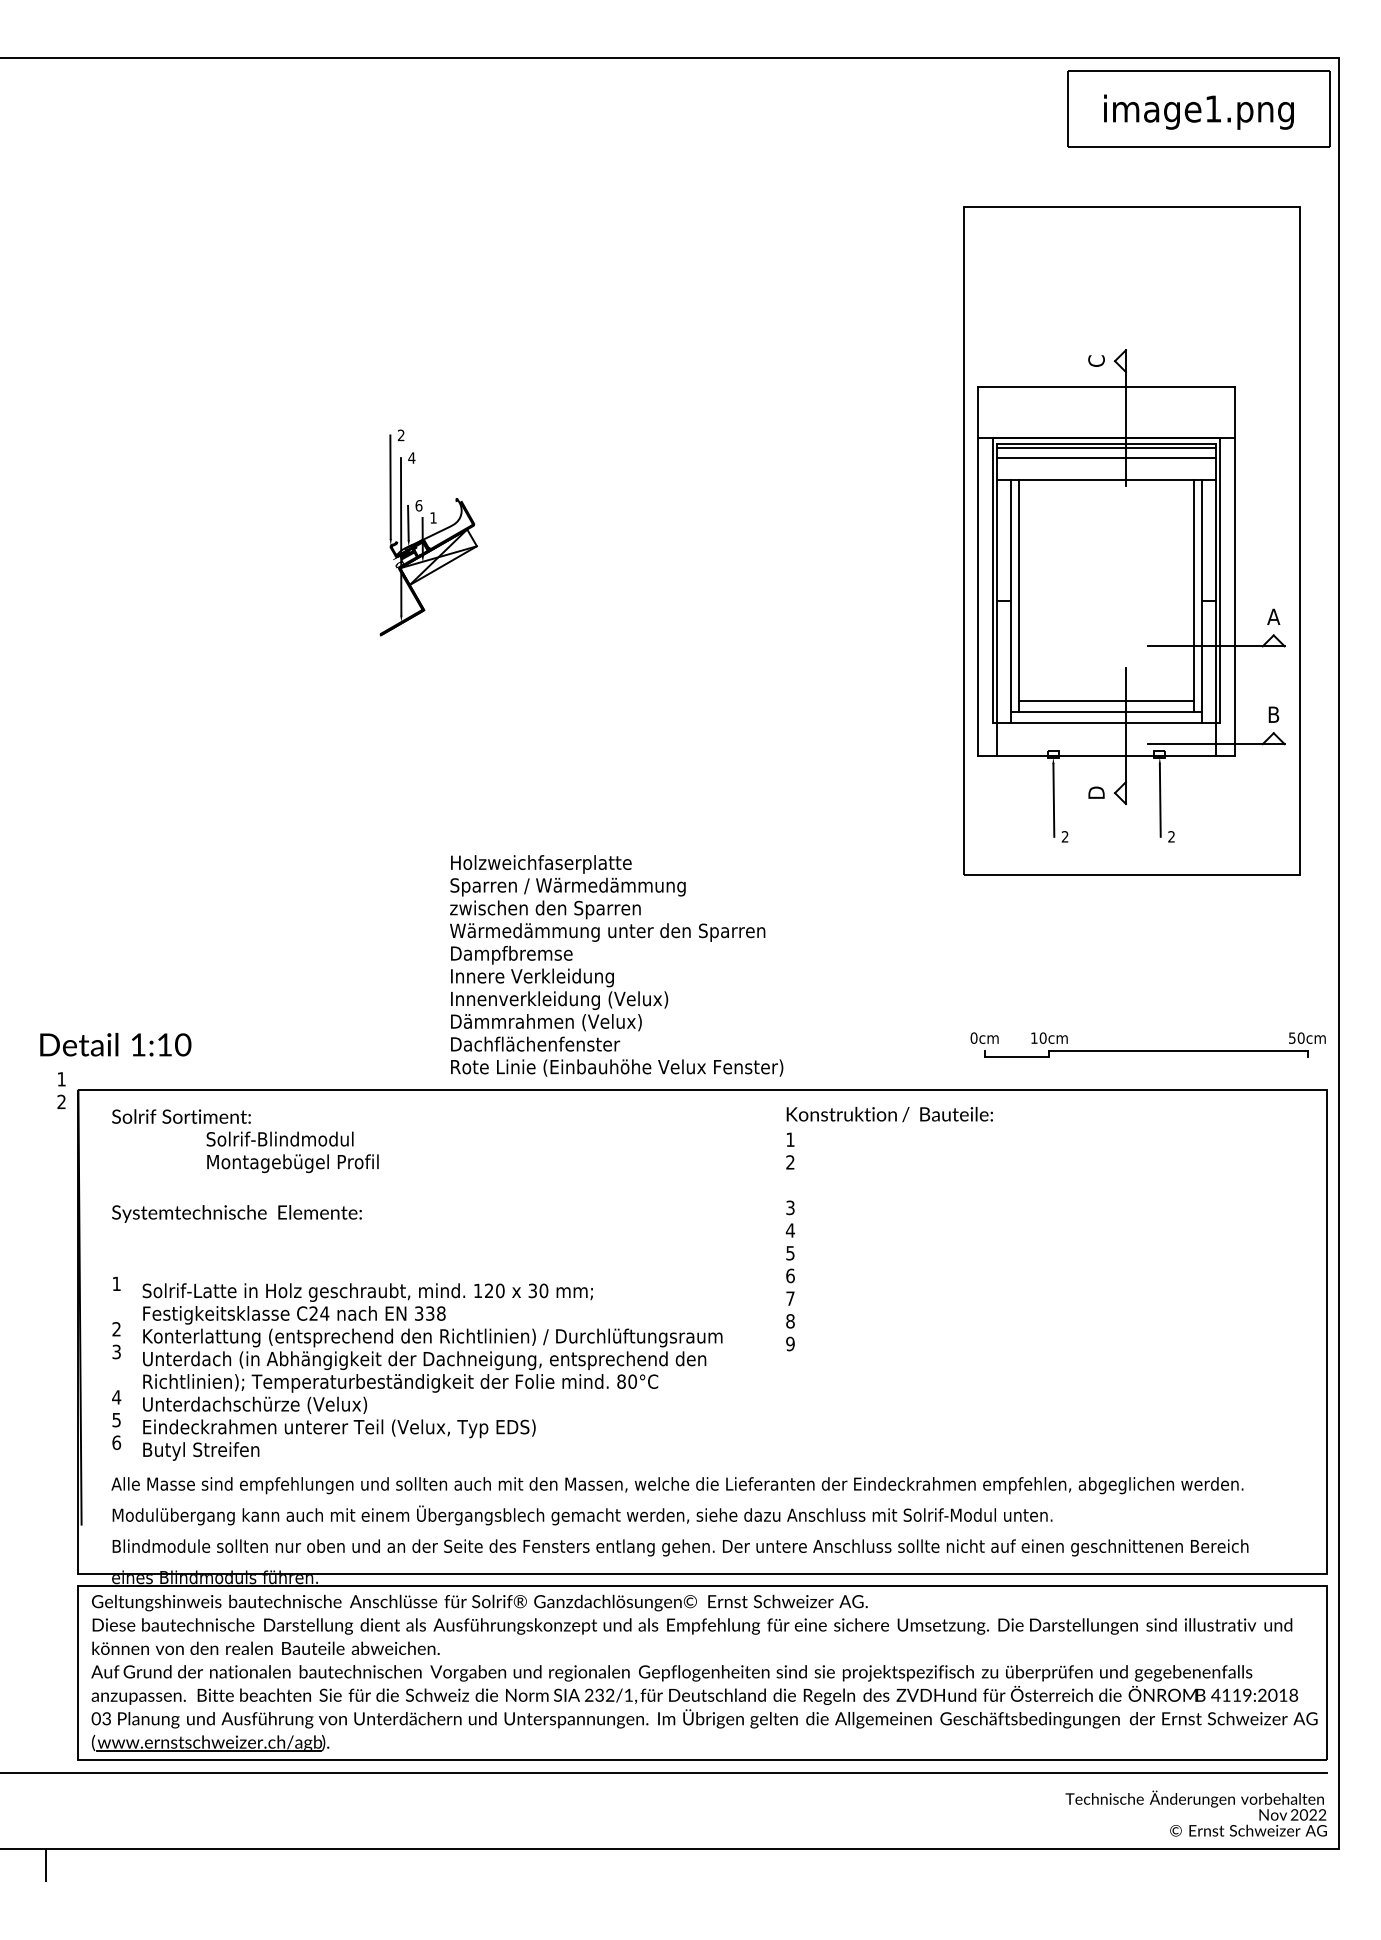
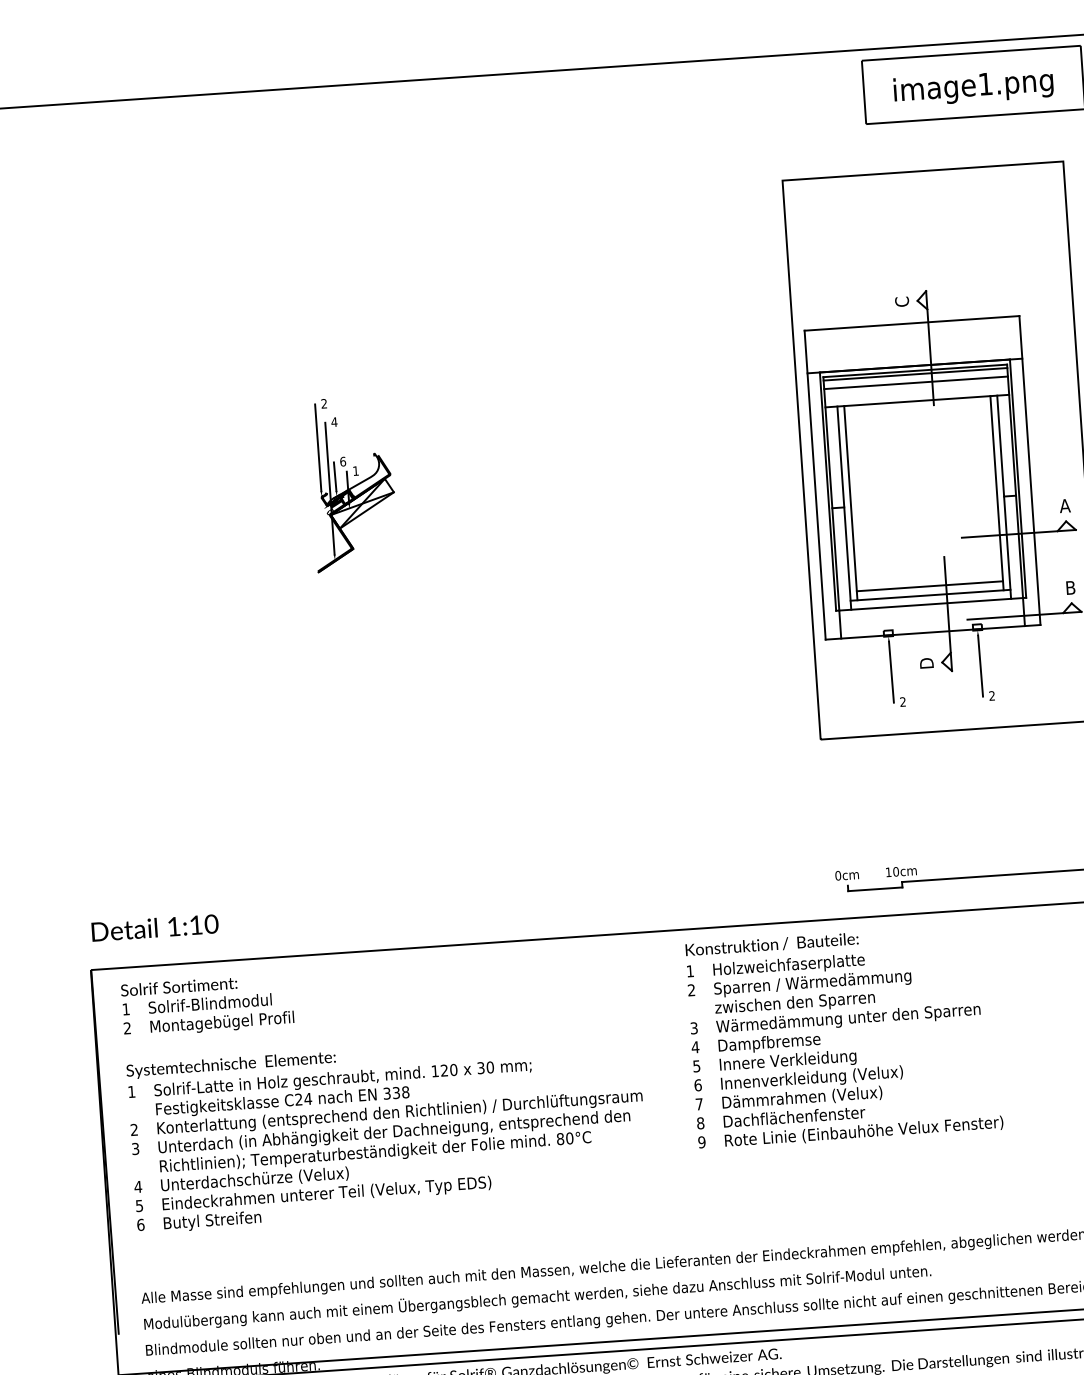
text: (616, 965) -> (857, 1046), moved
text: (115, 1044) -> (154, 927), moved
text: (61, 1090) -> (126, 1018), moved
text: (292, 1151) -> (221, 1013), moved
text: (116, 1362) -> (136, 1157), moved
text: (432, 1371) -> (401, 1141), moved

